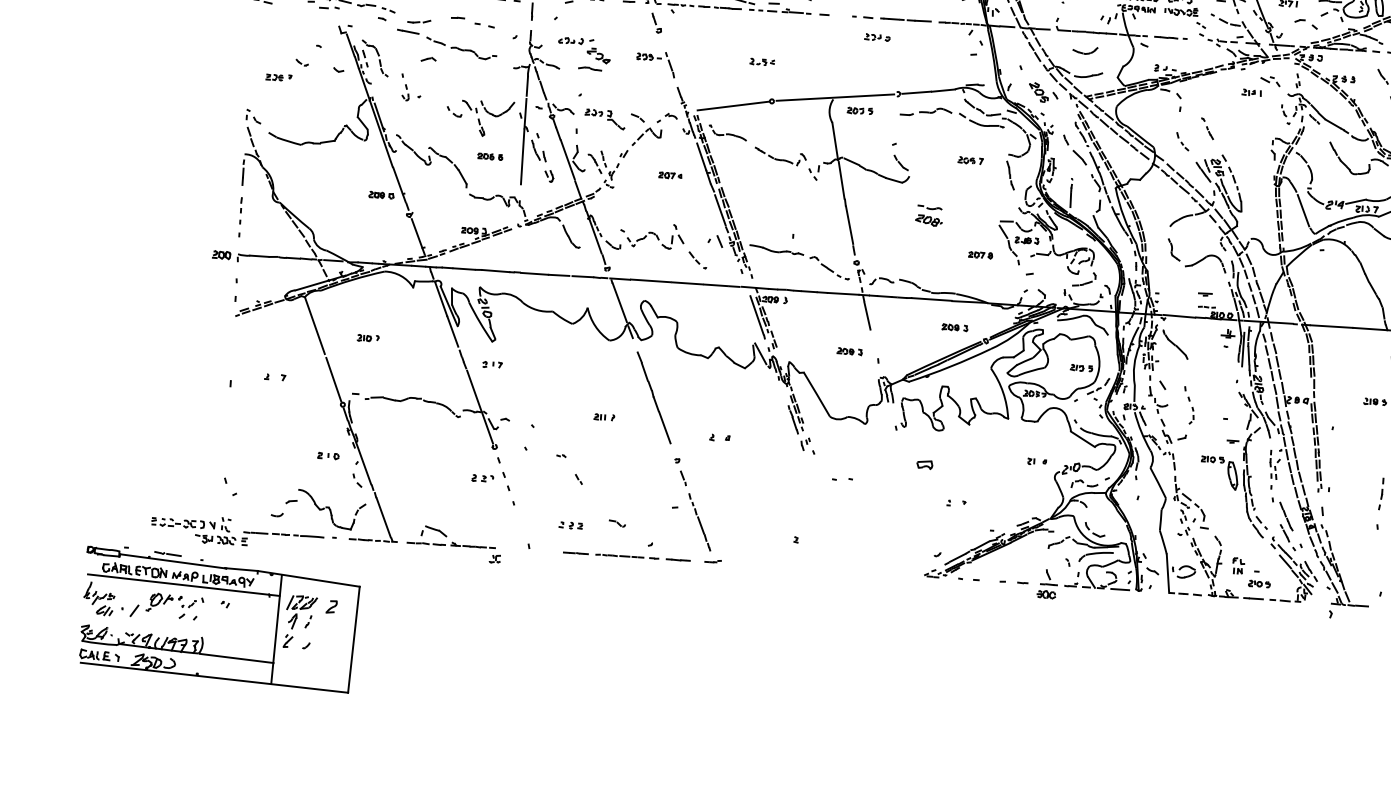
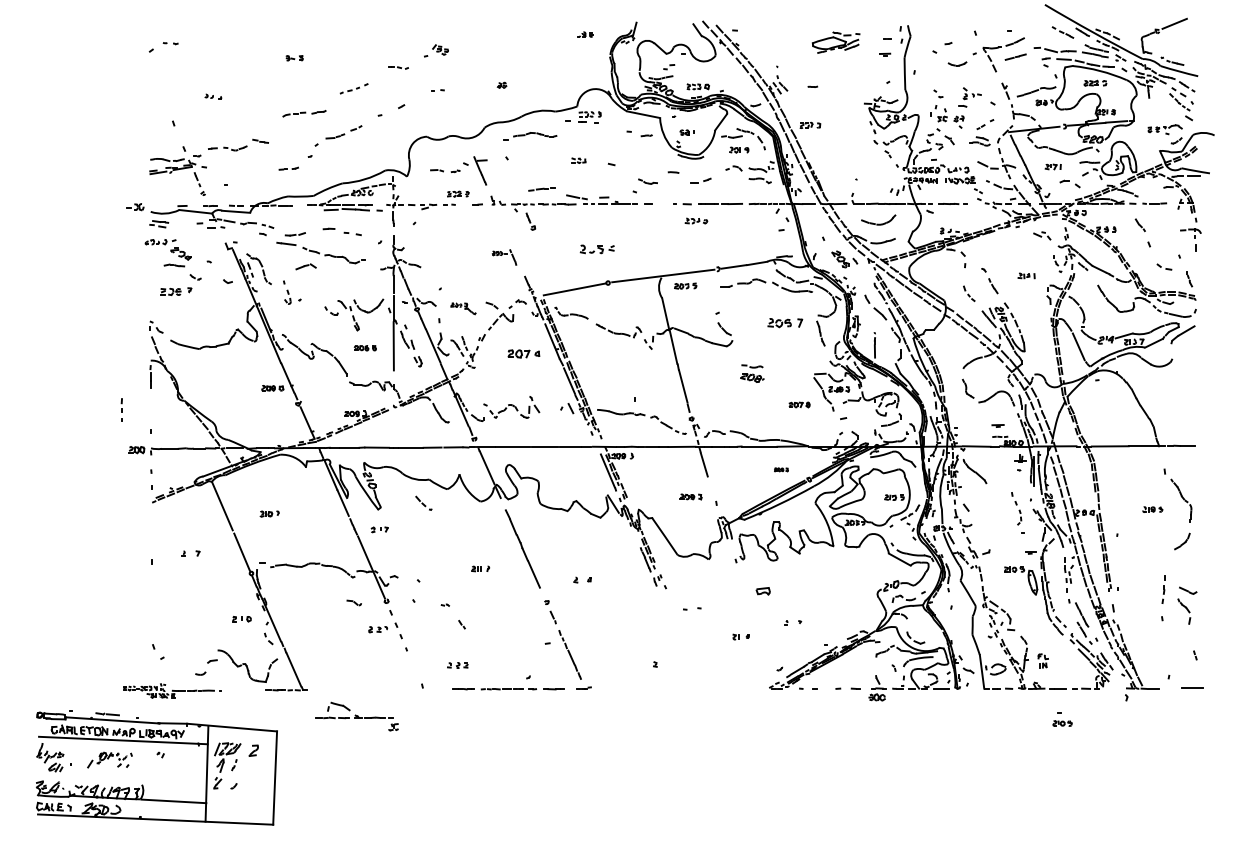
part: (656, 23) -> (530, 221), moved
part: (1085, 49) -> (878, 219), size x1.6
part: (583, 54) -> (167, 253), moved
part: (428, 58) -> (305, 266), size x1.6
part: (762, 62) -> (597, 249), size x1.6
part: (655, 64) -> (504, 257), size x0.7
part: (279, 77) -> (176, 291), size x1.4
part: (1251, 92) -> (1026, 275), moved
part: (605, 119) -> (463, 308), size x0.7
part: (1207, 128) -> (990, 280), size x1.4
part: (969, 160) -> (784, 322), size x1.6
part: (670, 175) -> (523, 353), size x1.6
part: (240, 209) -> (121, 409), moved
part: (697, 259) -> (423, 502), moved
part: (955, 327) -> (781, 469), size x0.6
part: (1189, 405) -> (1016, 508), moved
part: (1036, 461) -> (740, 636), moved
part: (616, 523) -> (353, 602), moved
part: (243, 531) -> (172, 690), size x0.6
part: (453, 543) -> (356, 716), moved
part: (1259, 579) -> (1062, 719), moved
part: (166, 605) -> (109, 759), size x0.7

